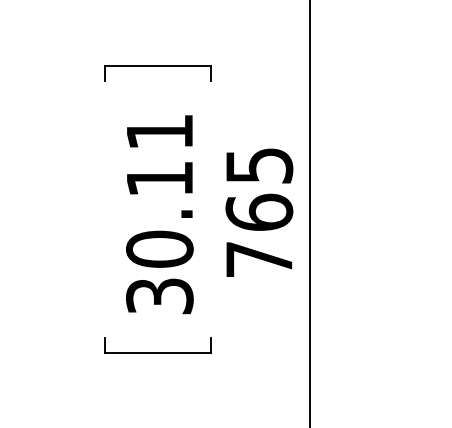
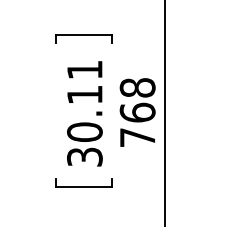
text: (258, 164) -> (137, 87), 765 -> 768

